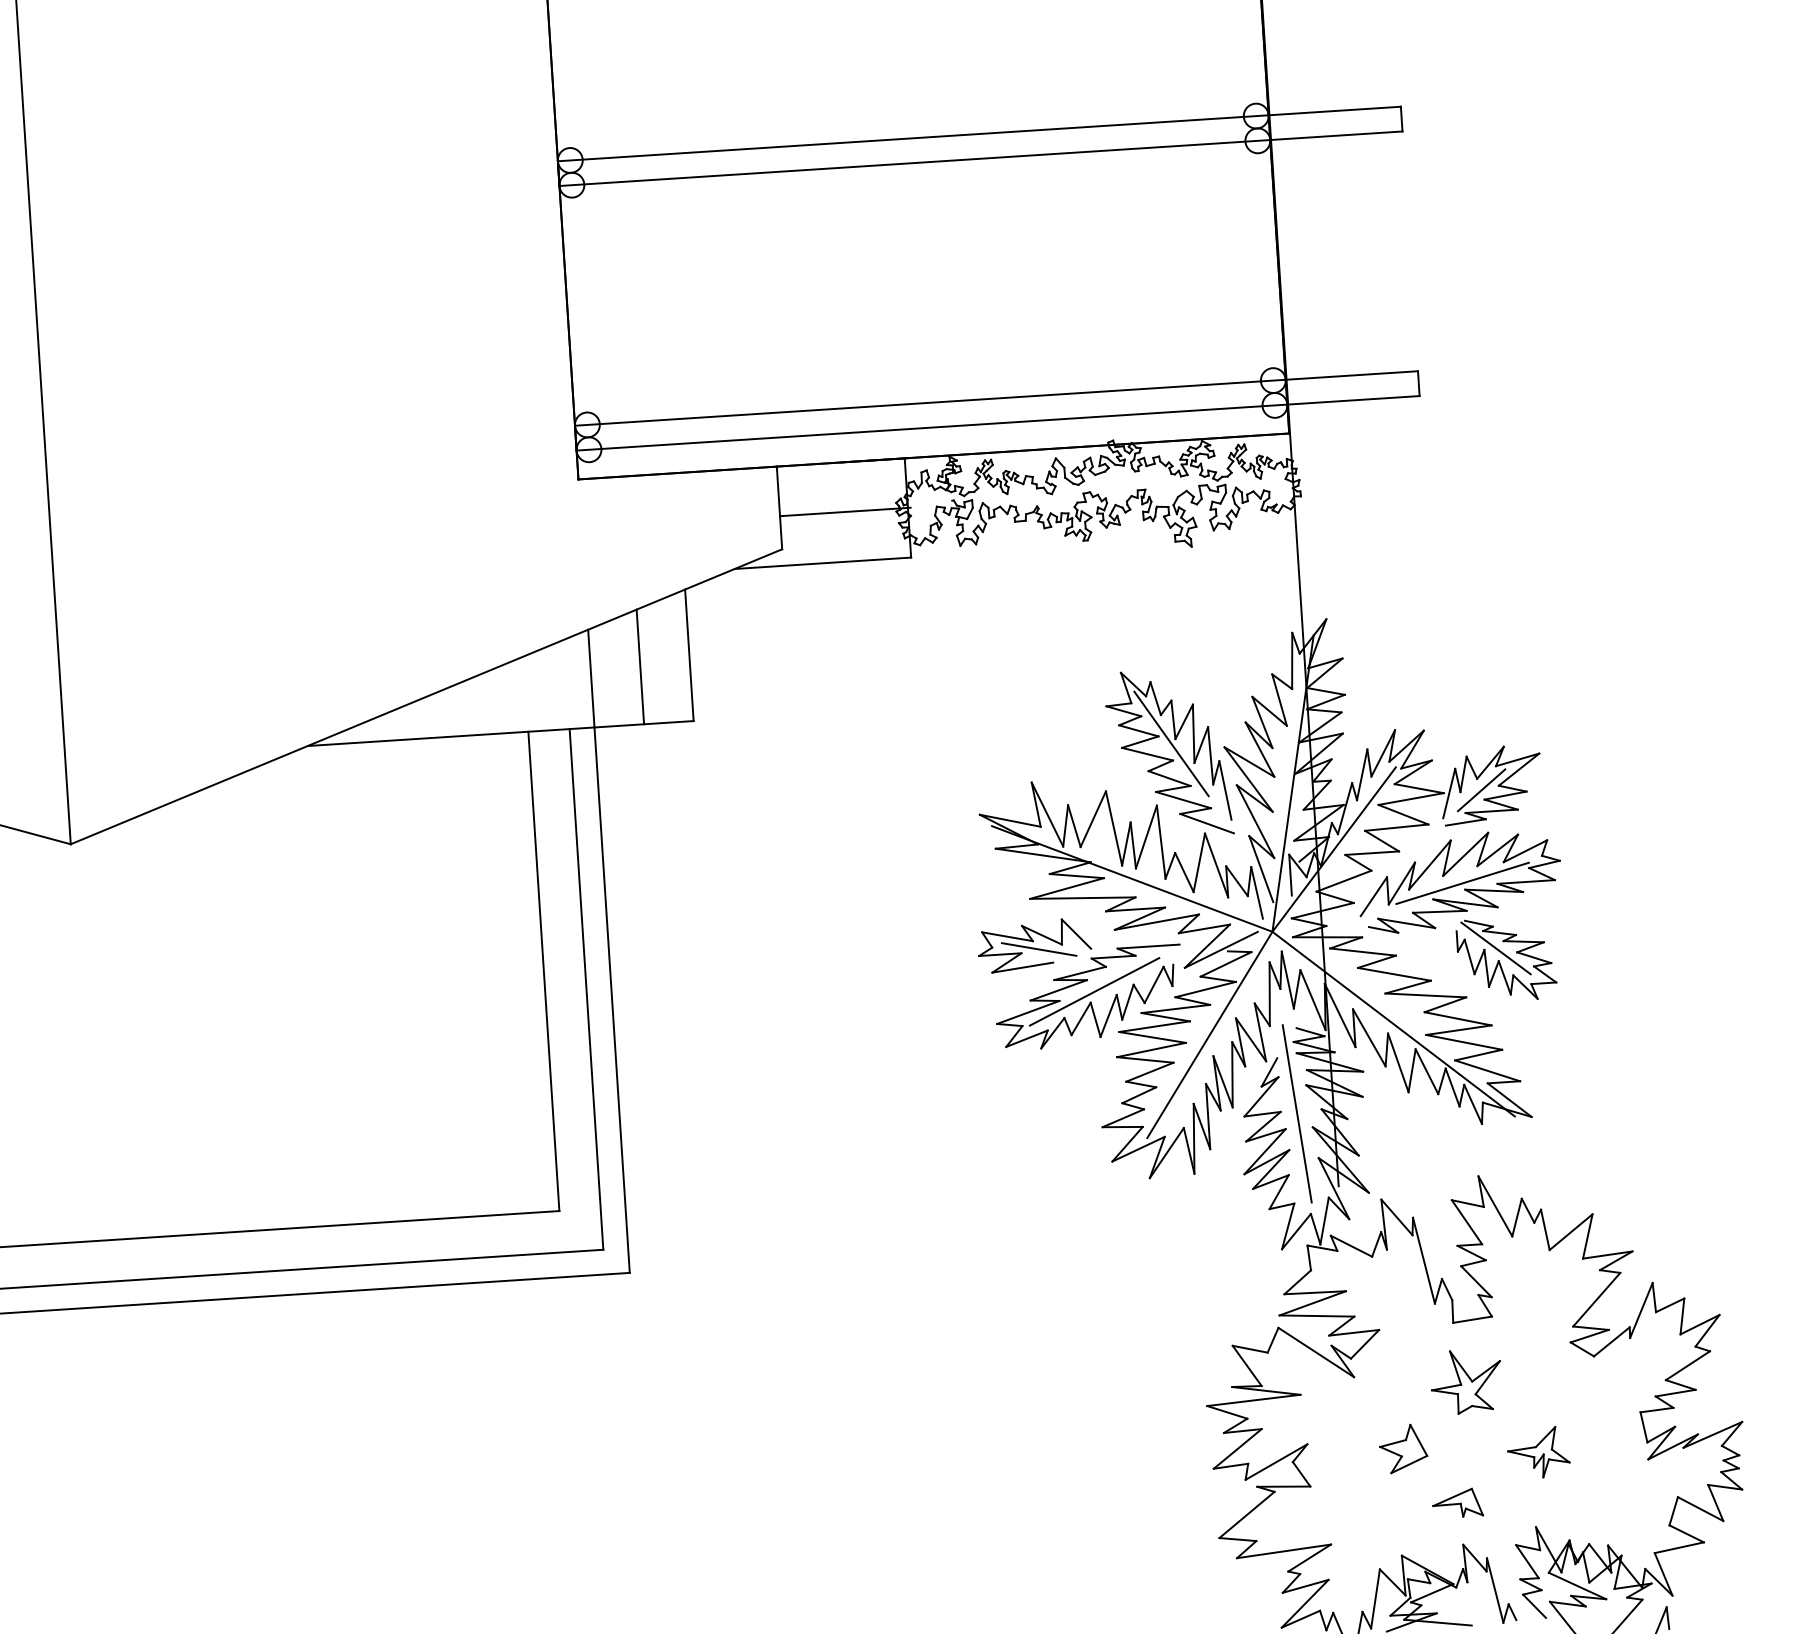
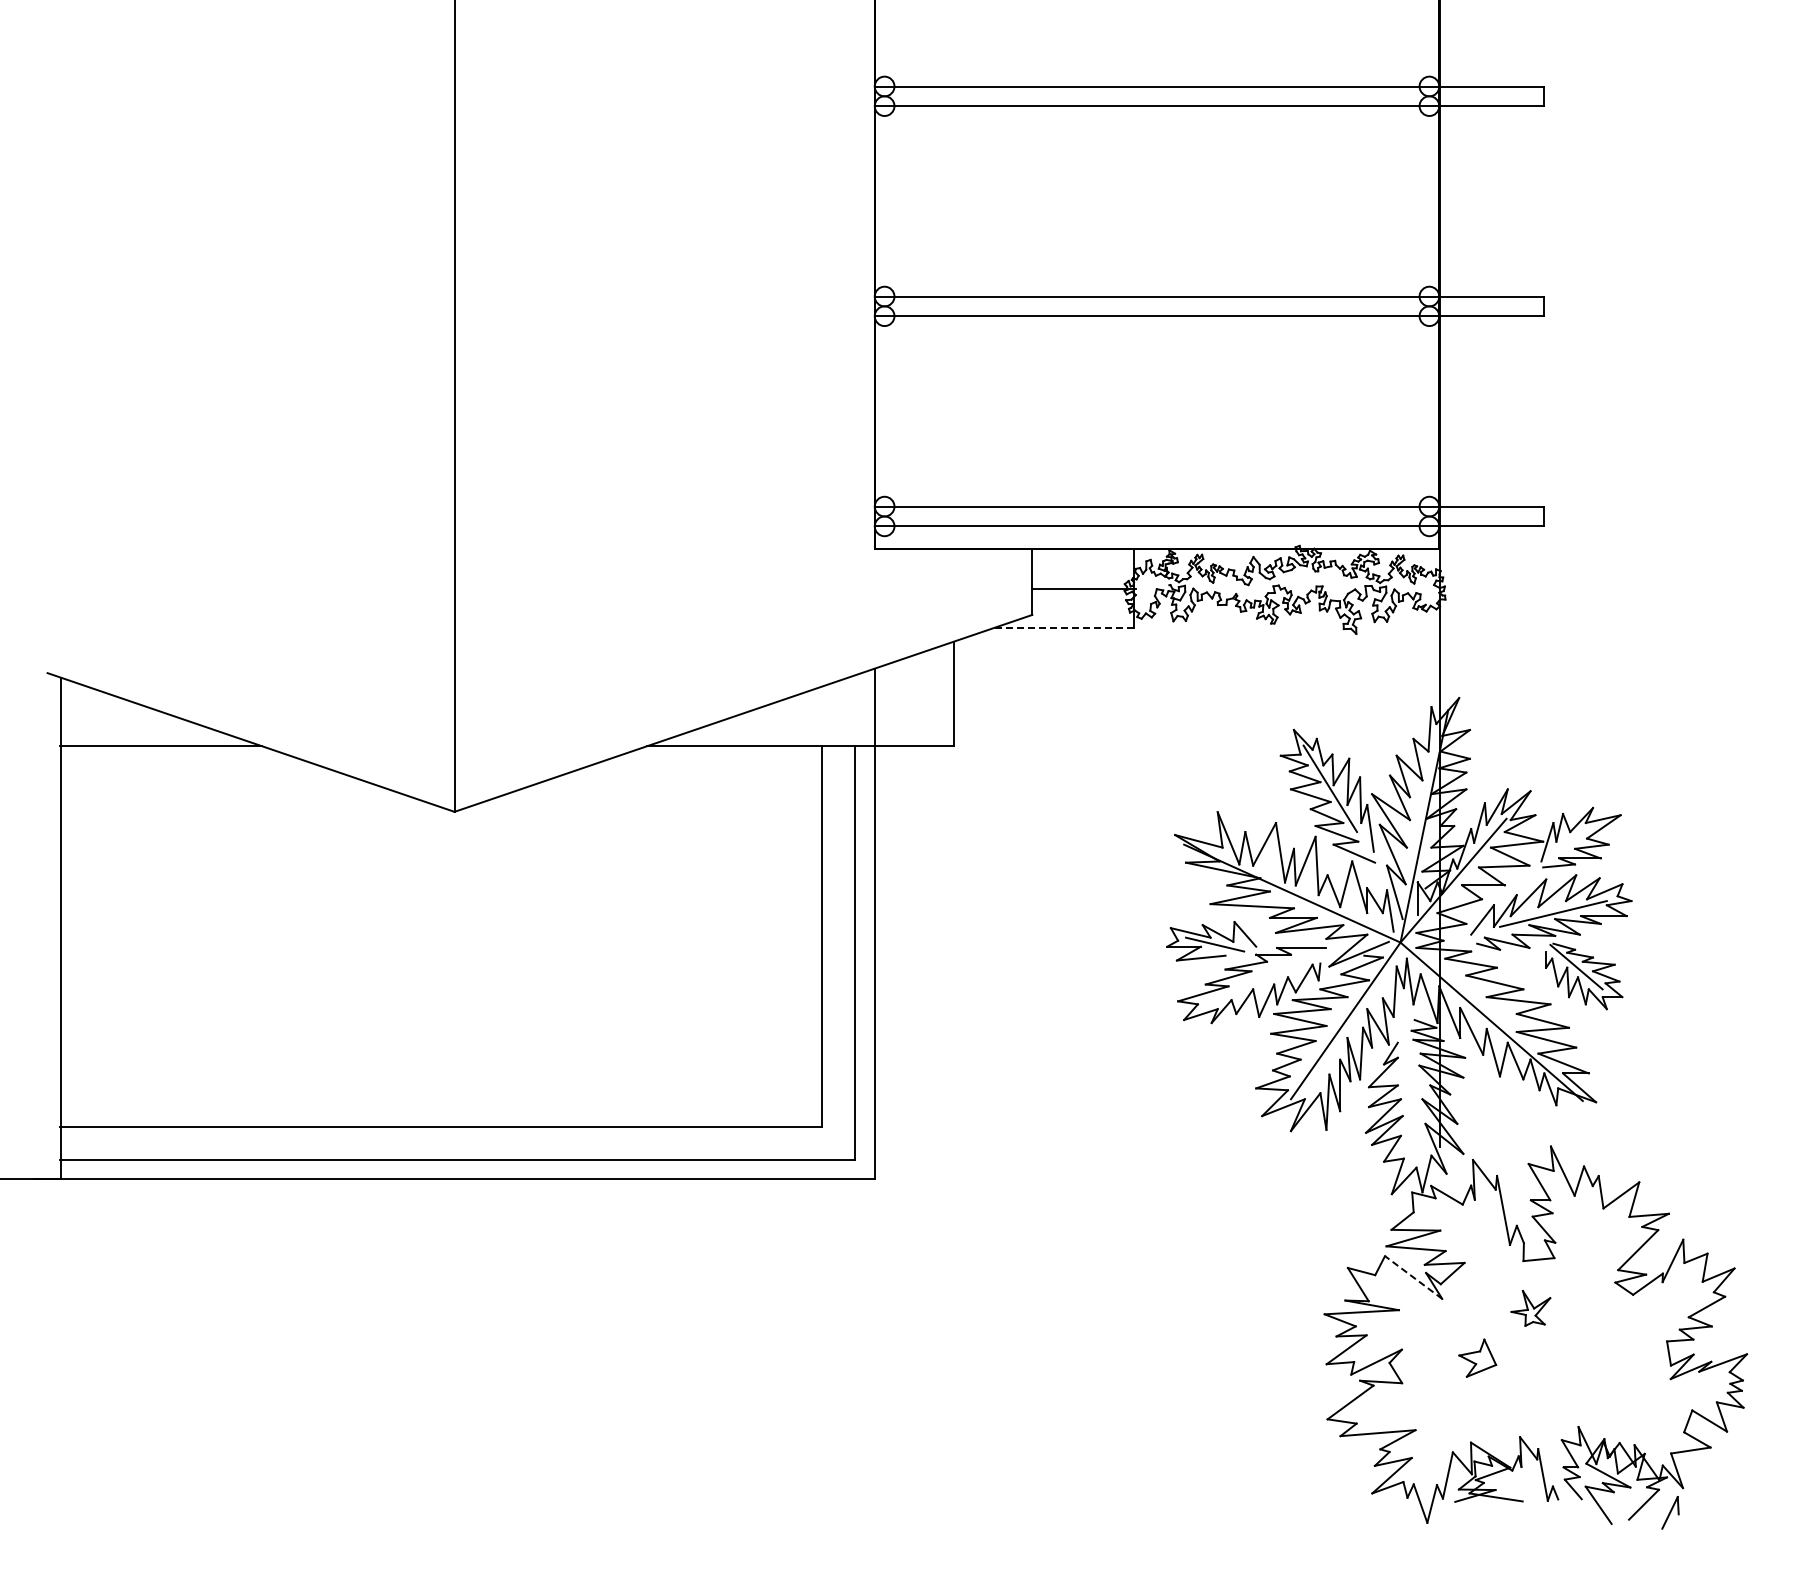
line: (822, 563) -> (1063, 628), solid -> dashed
line: (640, 666) -> (914, 700), removed
line: (1482, 790) -> (1573, 841), removed
line: (1094, 991) -> (1256, 980), removed
line: (1296, 1113) -> (1410, 1087), removed
line: (1316, 1352) -> (1413, 1277), solid -> dashed
part: (1465, 1381) -> (1530, 1308), size x0.7
part: (1538, 1451) -> (1584, 1367), removed
part: (1457, 1502) -> (1517, 1403), removed

